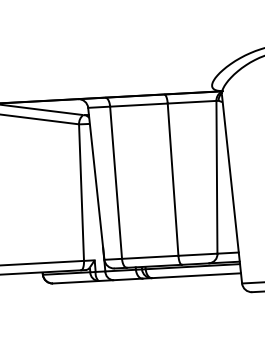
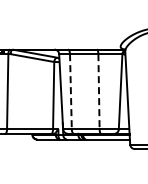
line: (174, 179) -> (99, 91), solid -> dashed
line: (115, 182) -> (70, 91), solid -> dashed

